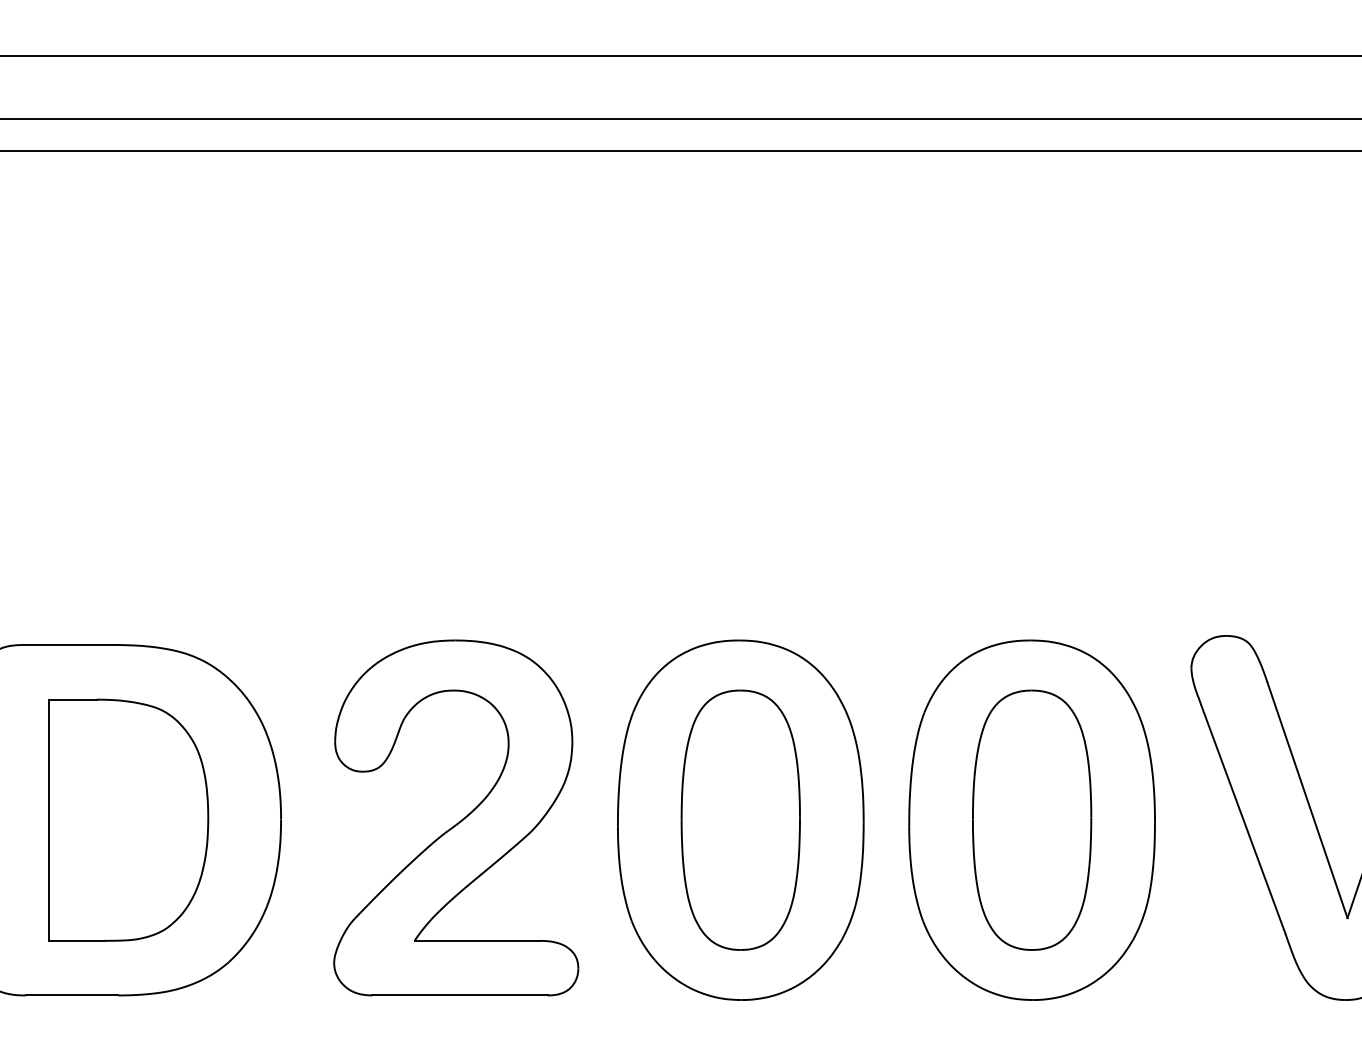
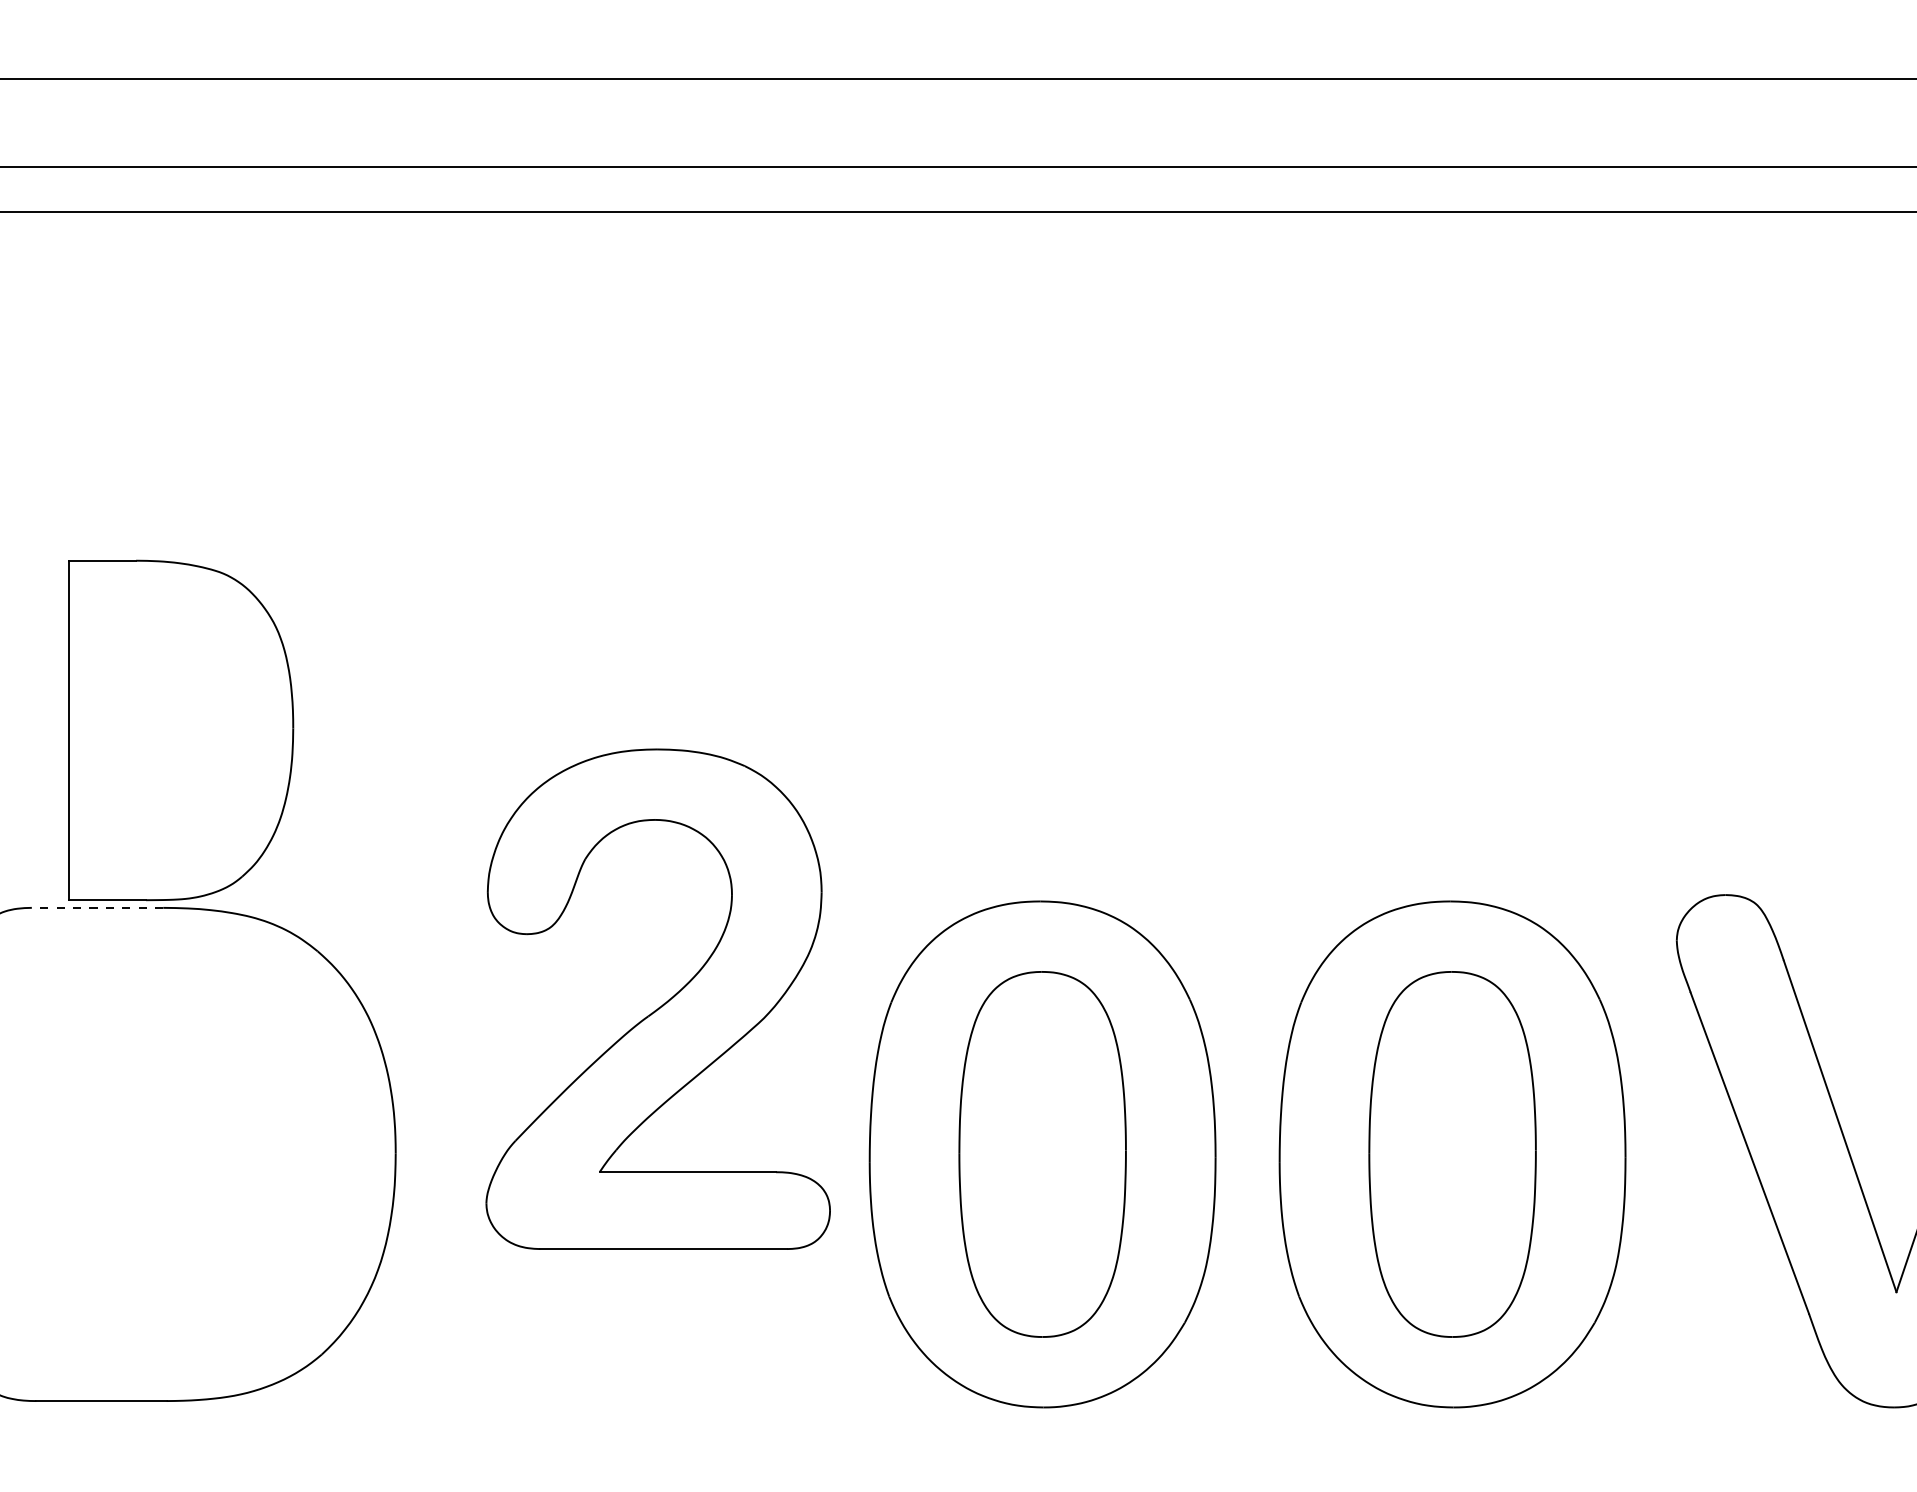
line: (69, 644) -> (97, 907), solid -> dashed
part: (128, 820) -> (181, 730), moved
part: (460, 820) -> (663, 1003), moved

